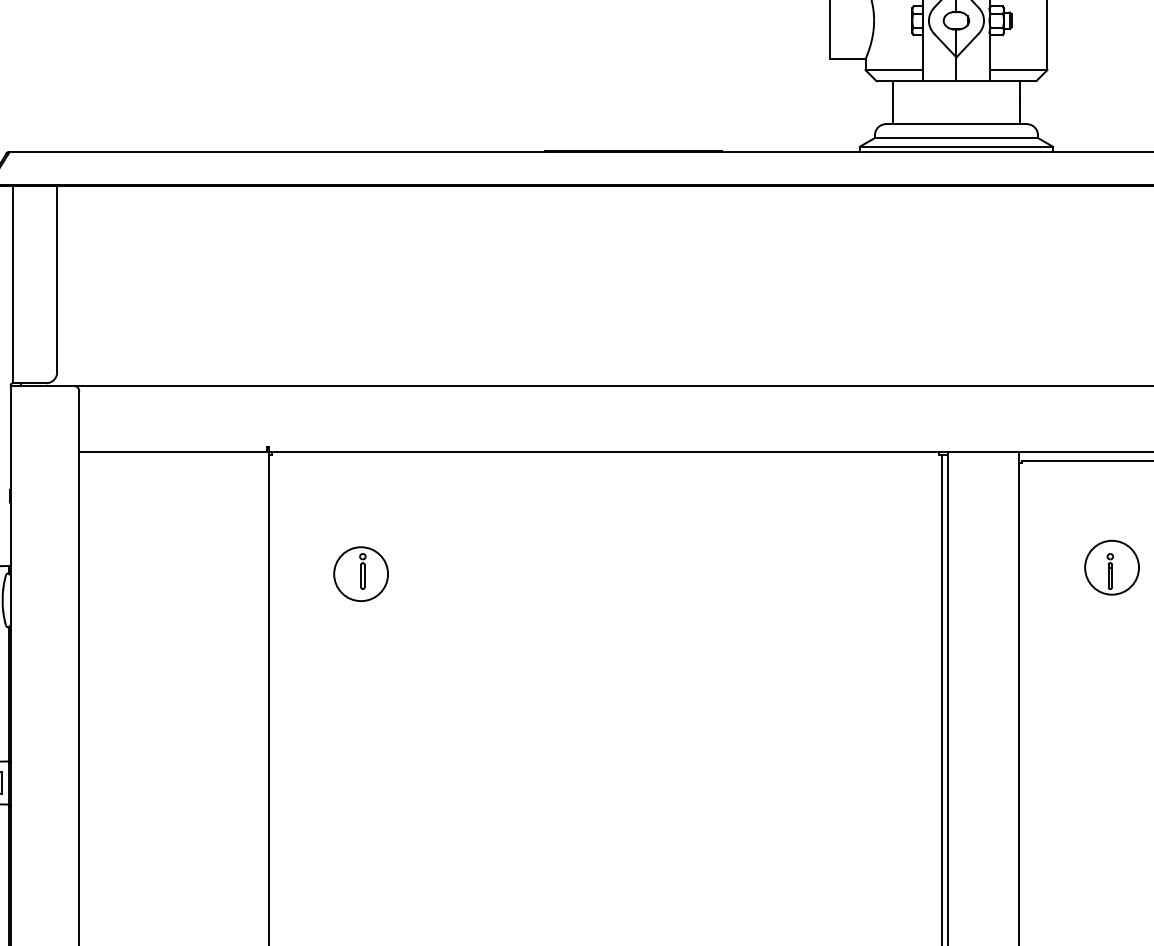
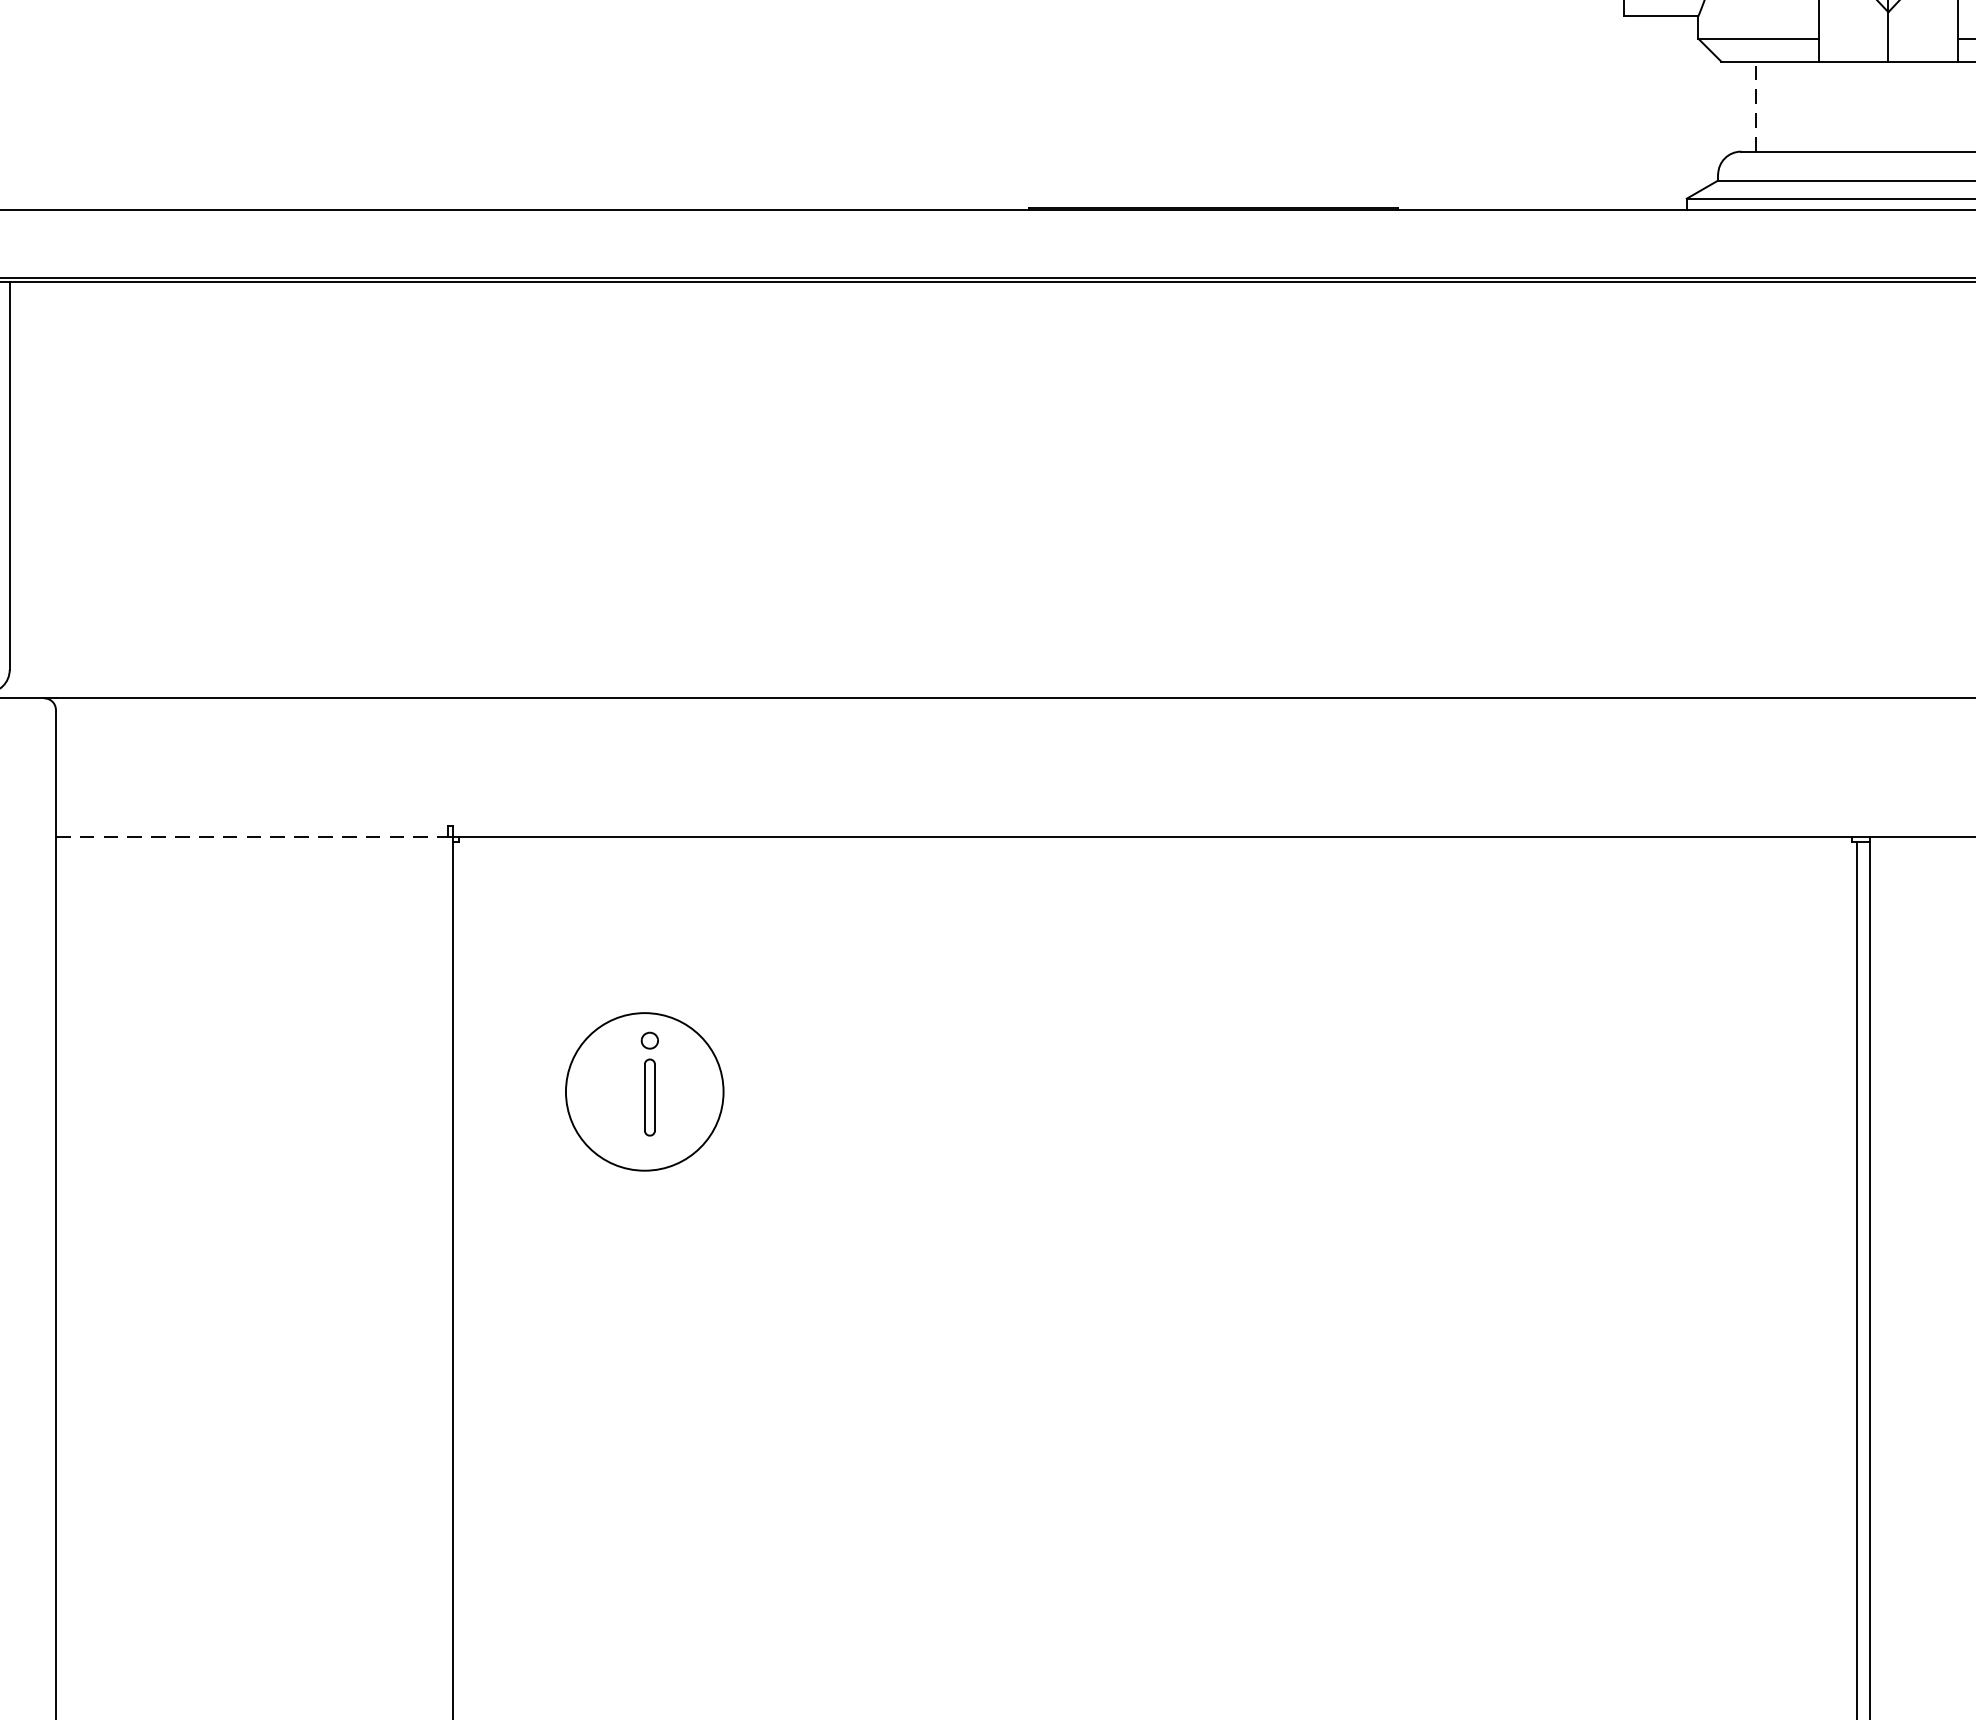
line: (893, 102) -> (1756, 106), solid -> dashed
line: (173, 452) -> (252, 837), solid -> dashed
part: (360, 573) -> (643, 1090), size x1.4

